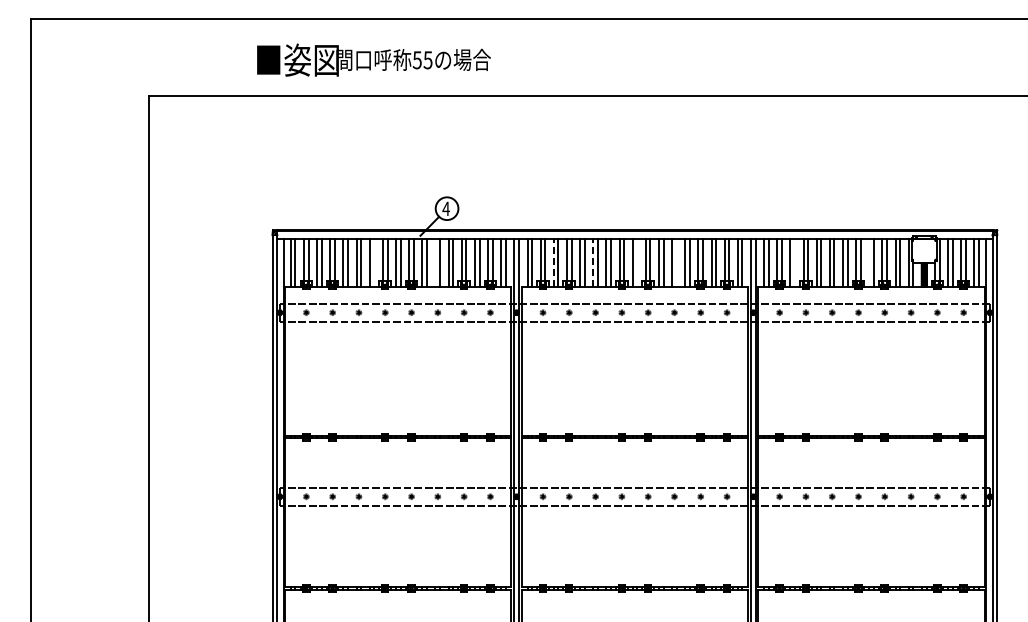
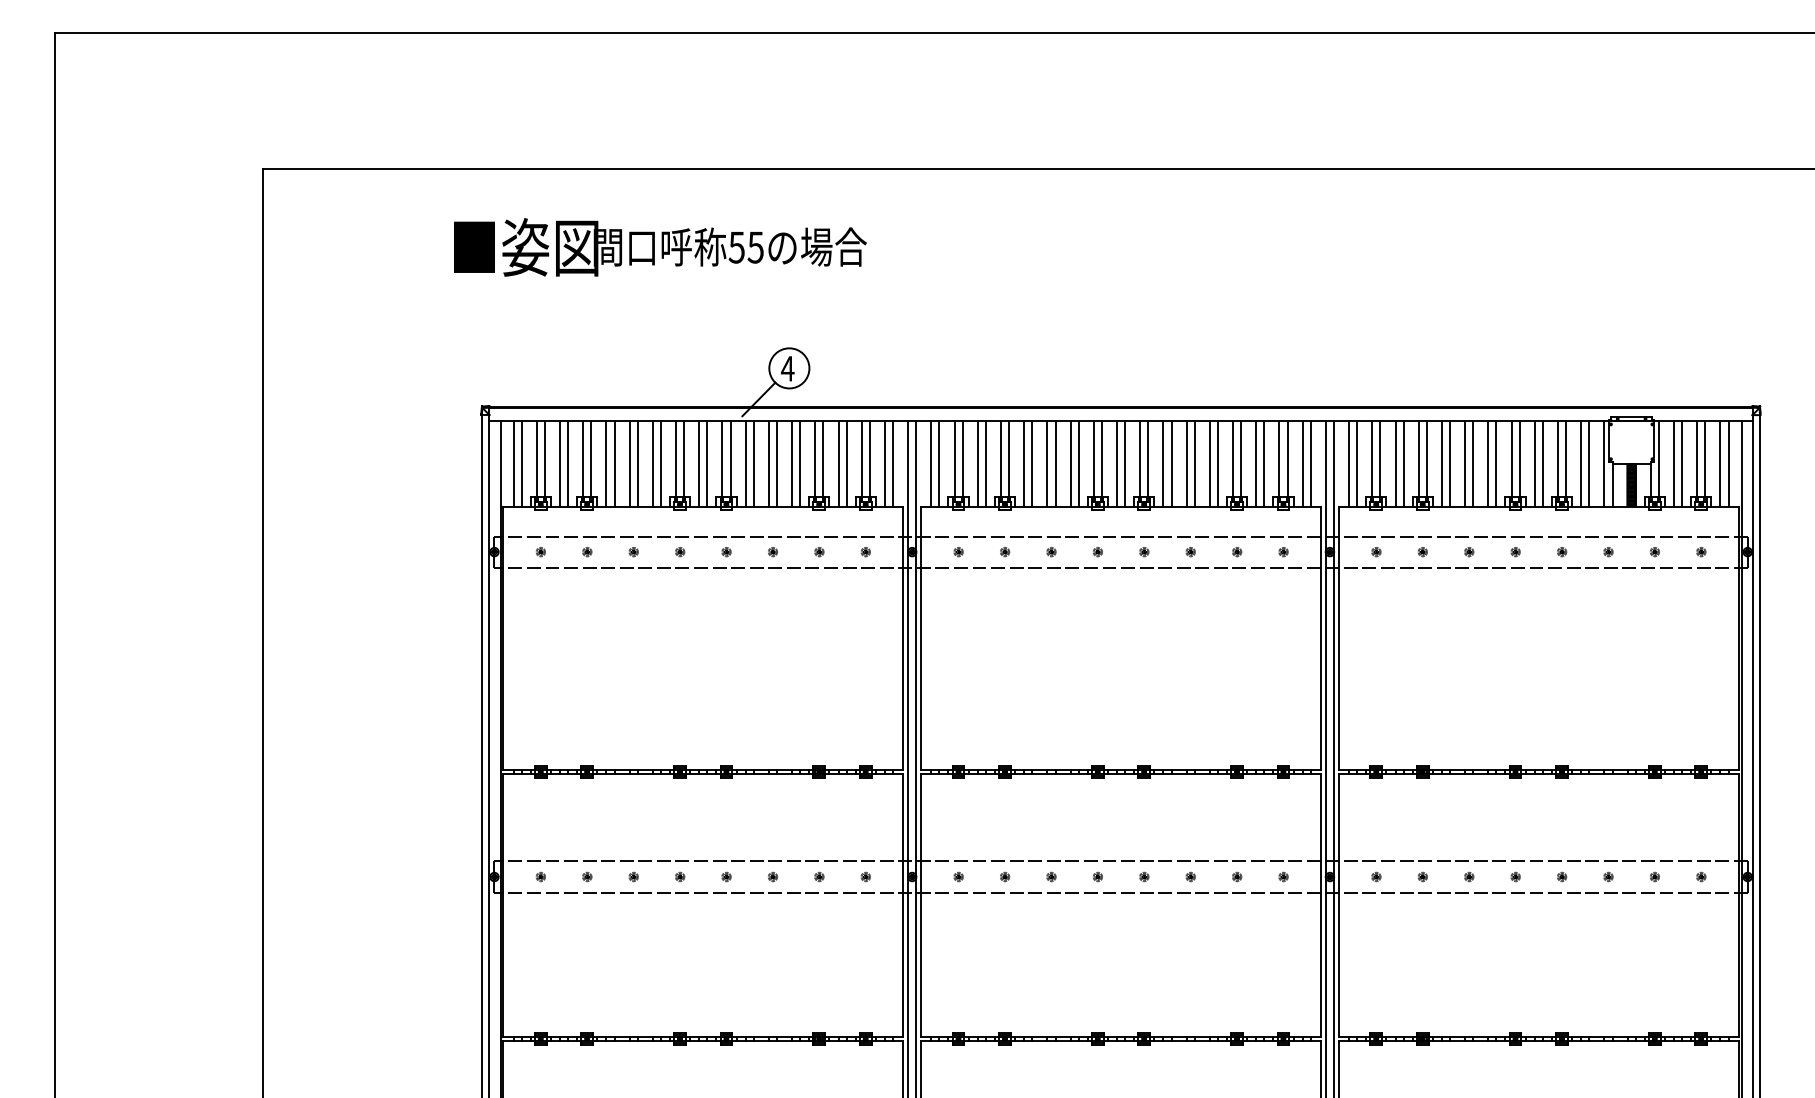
text: (373, 59) -> (659, 246), moved
line: (374, 262) -> (661, 463), added
line: (435, 262) -> (768, 463), added
line: (553, 262) -> (977, 463), dashed -> solid
line: (593, 262) -> (1047, 463), dashed -> solid
line: (637, 262) -> (1125, 463), added
line: (676, 262) -> (1194, 463), added
line: (795, 262) -> (1404, 463), added
line: (869, 262) -> (1535, 463), added

